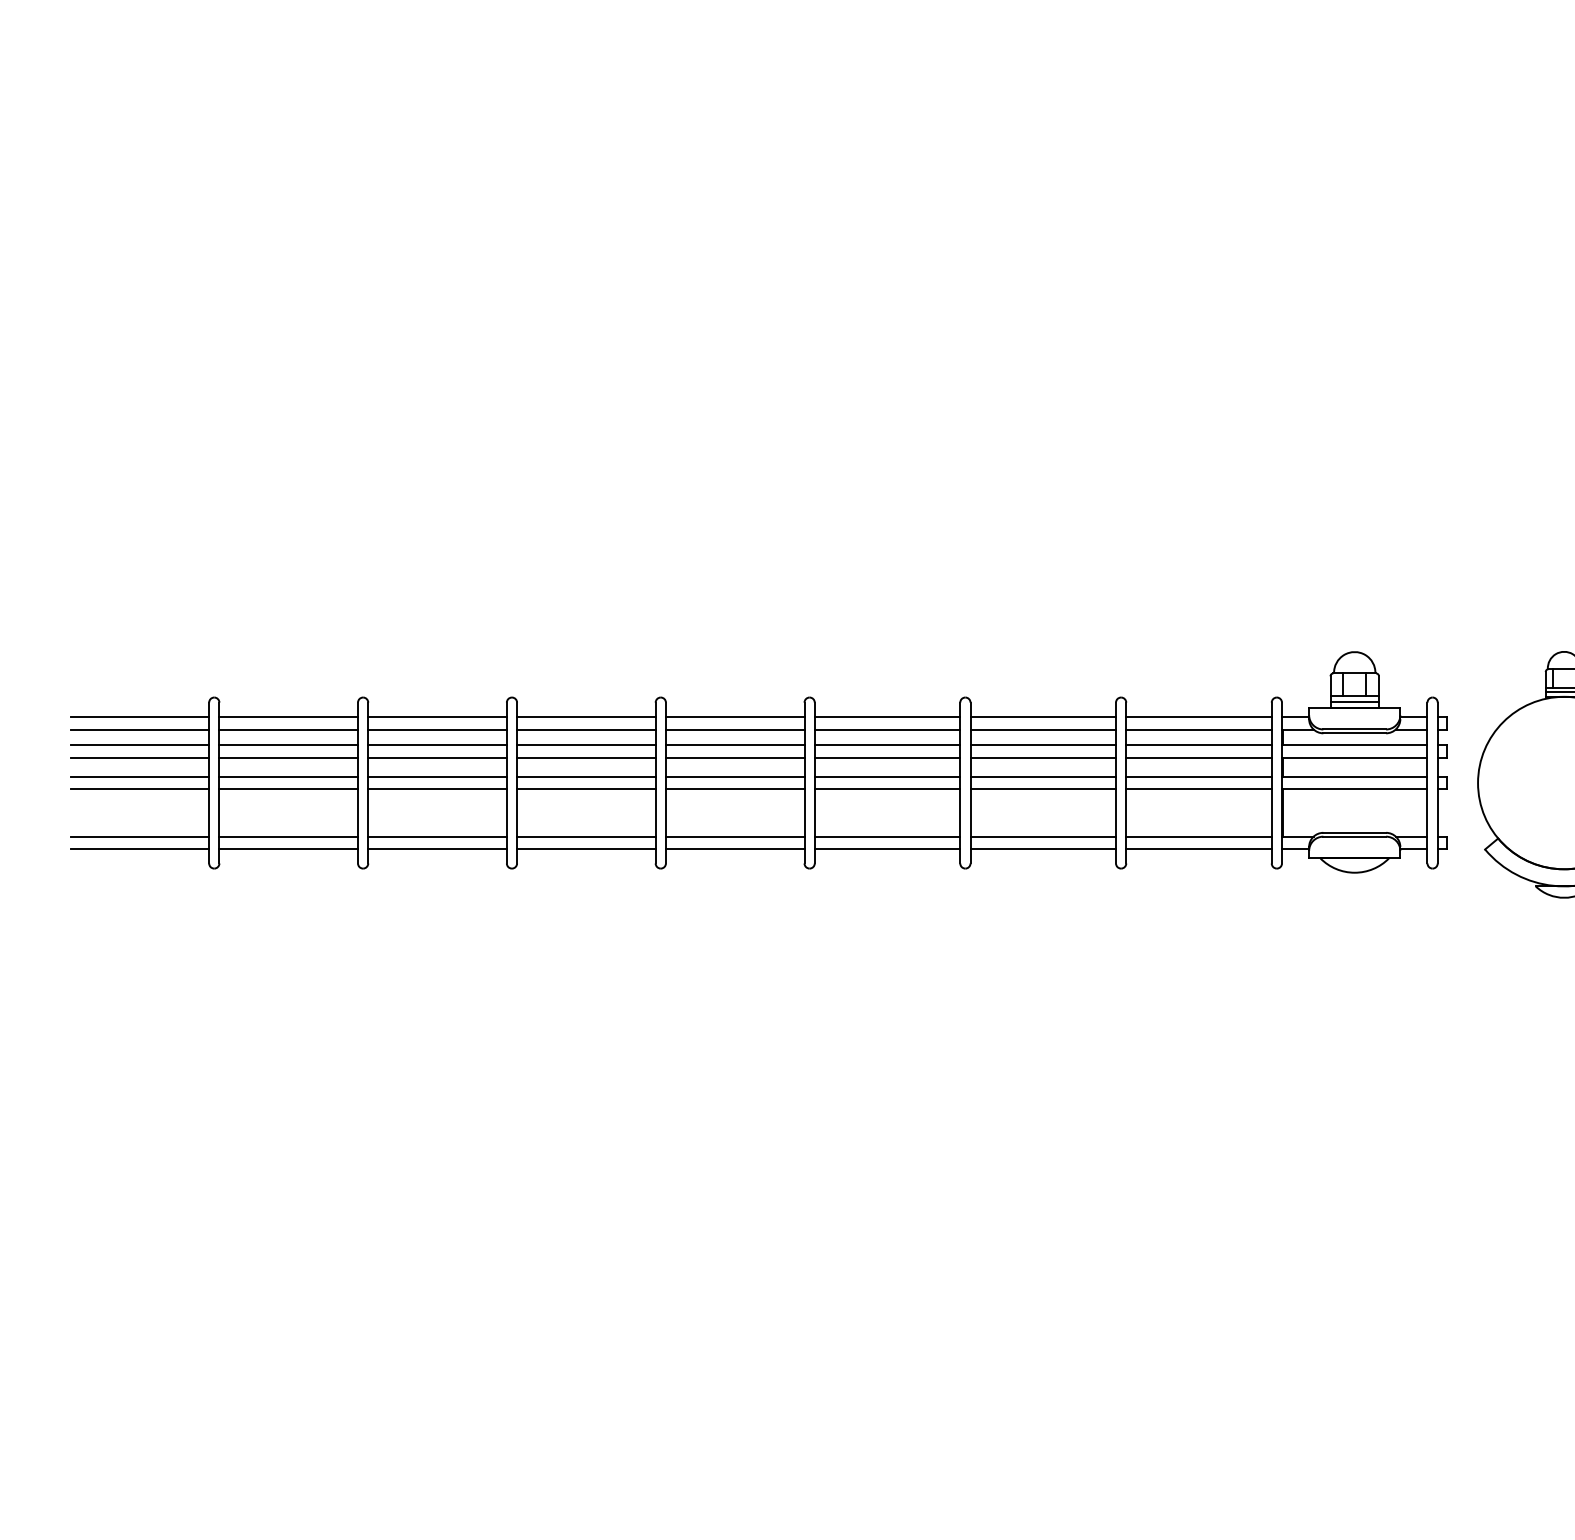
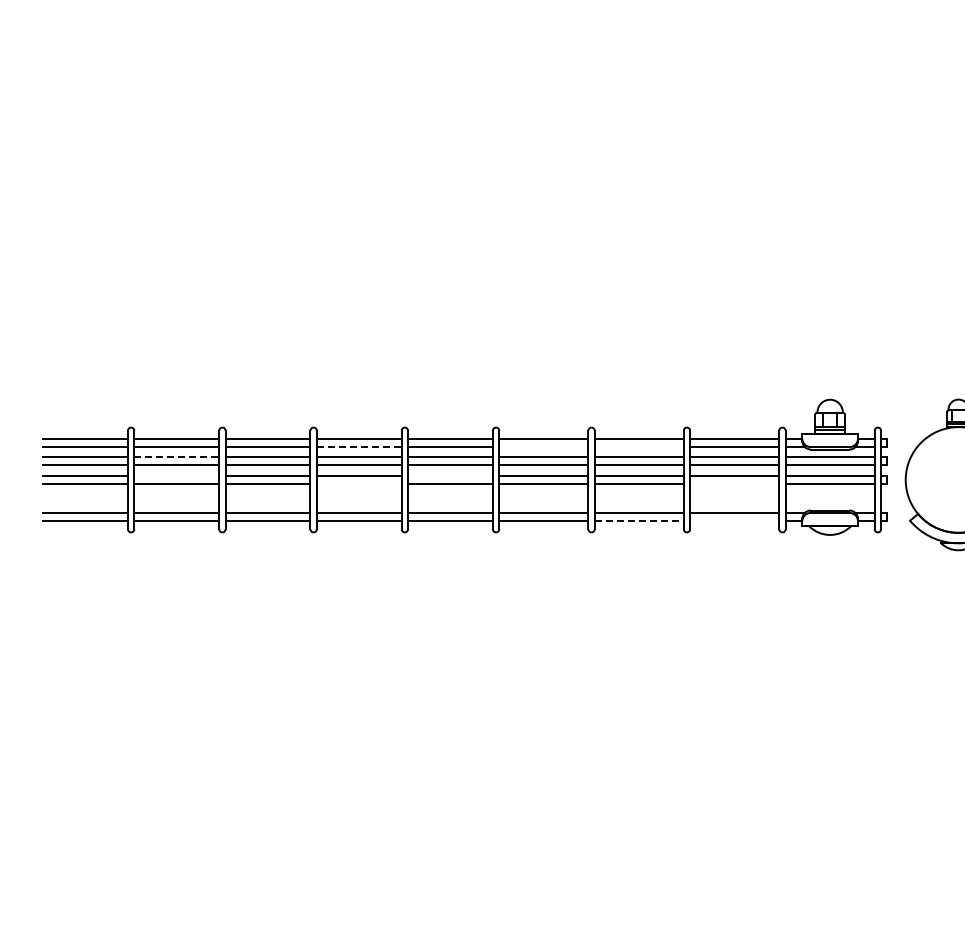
line: (586, 730) -> (359, 447), solid -> dashed
line: (887, 730) -> (543, 447), removed
line: (1042, 730) -> (638, 447), removed
line: (289, 744) -> (177, 456), solid -> dashed
line: (288, 777) -> (176, 476), removed
line: (735, 777) -> (450, 476), removed
line: (585, 788) -> (358, 483), removed
line: (1198, 788) -> (734, 483), removed
line: (1043, 849) -> (639, 520), solid -> dashed
line: (1198, 849) -> (734, 520), removed

